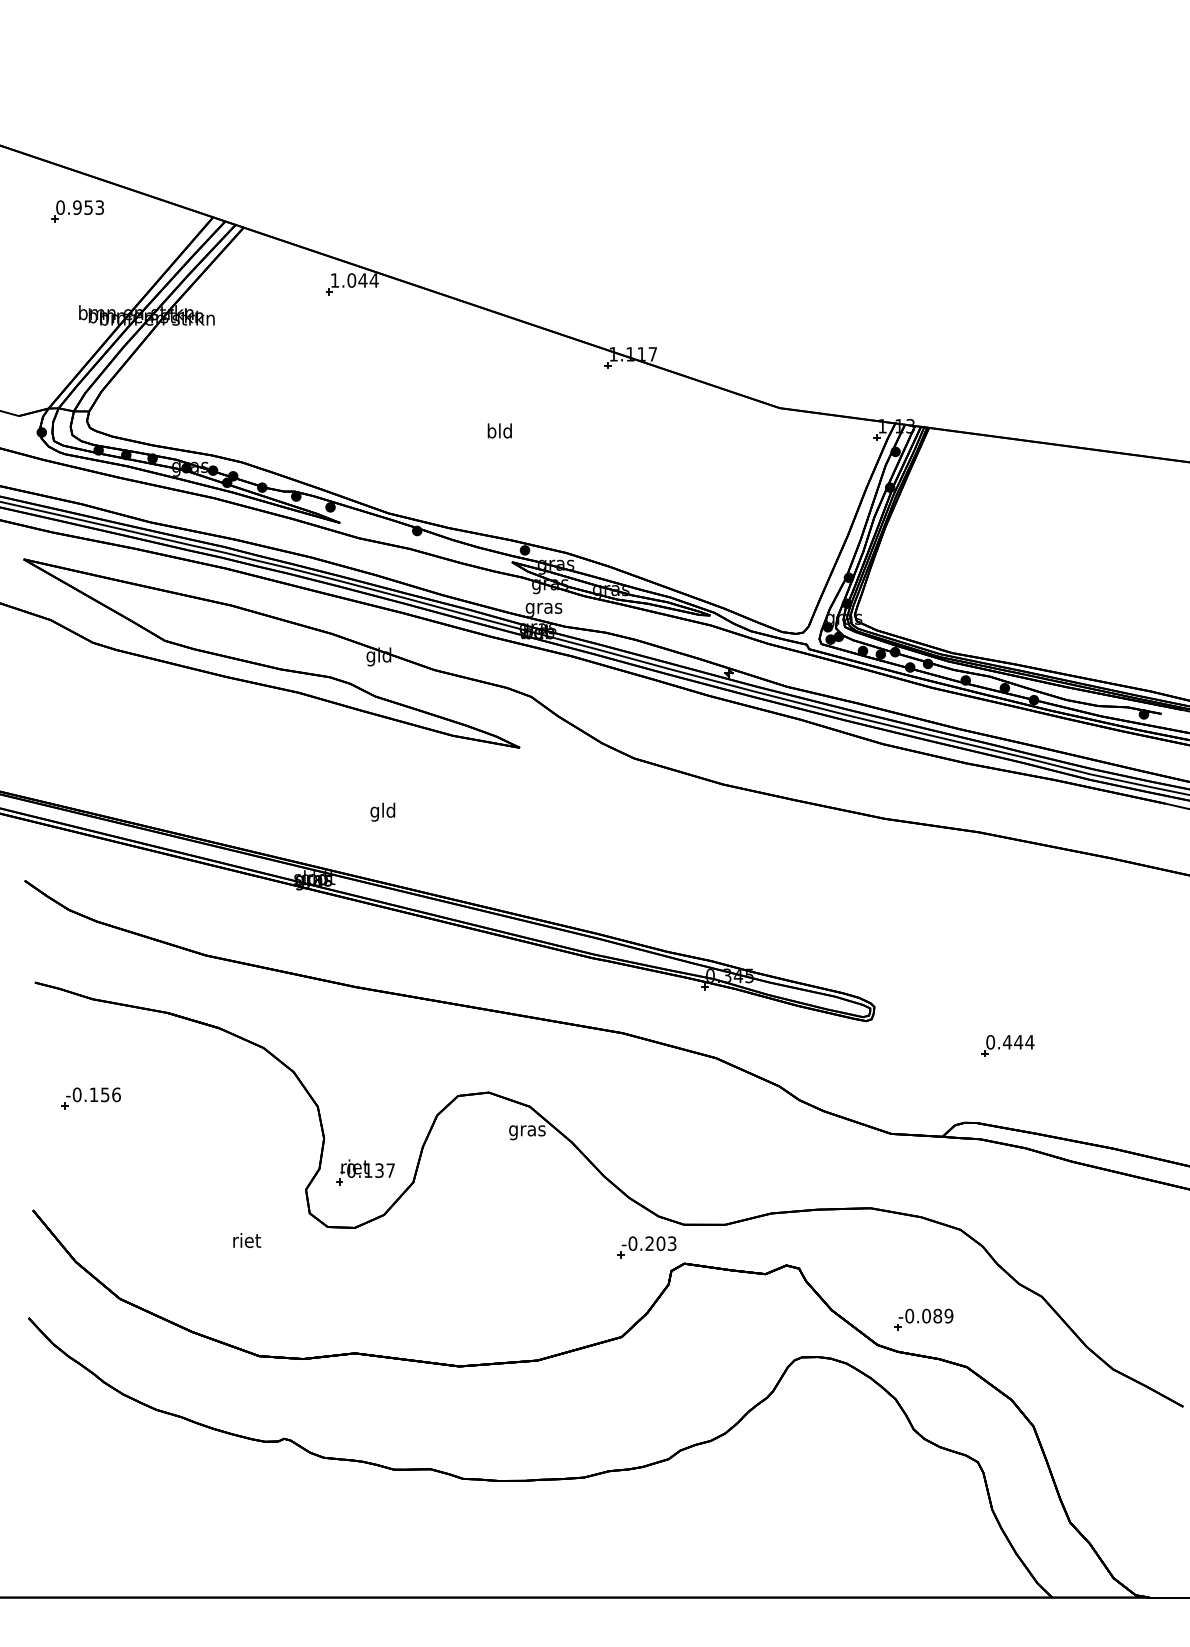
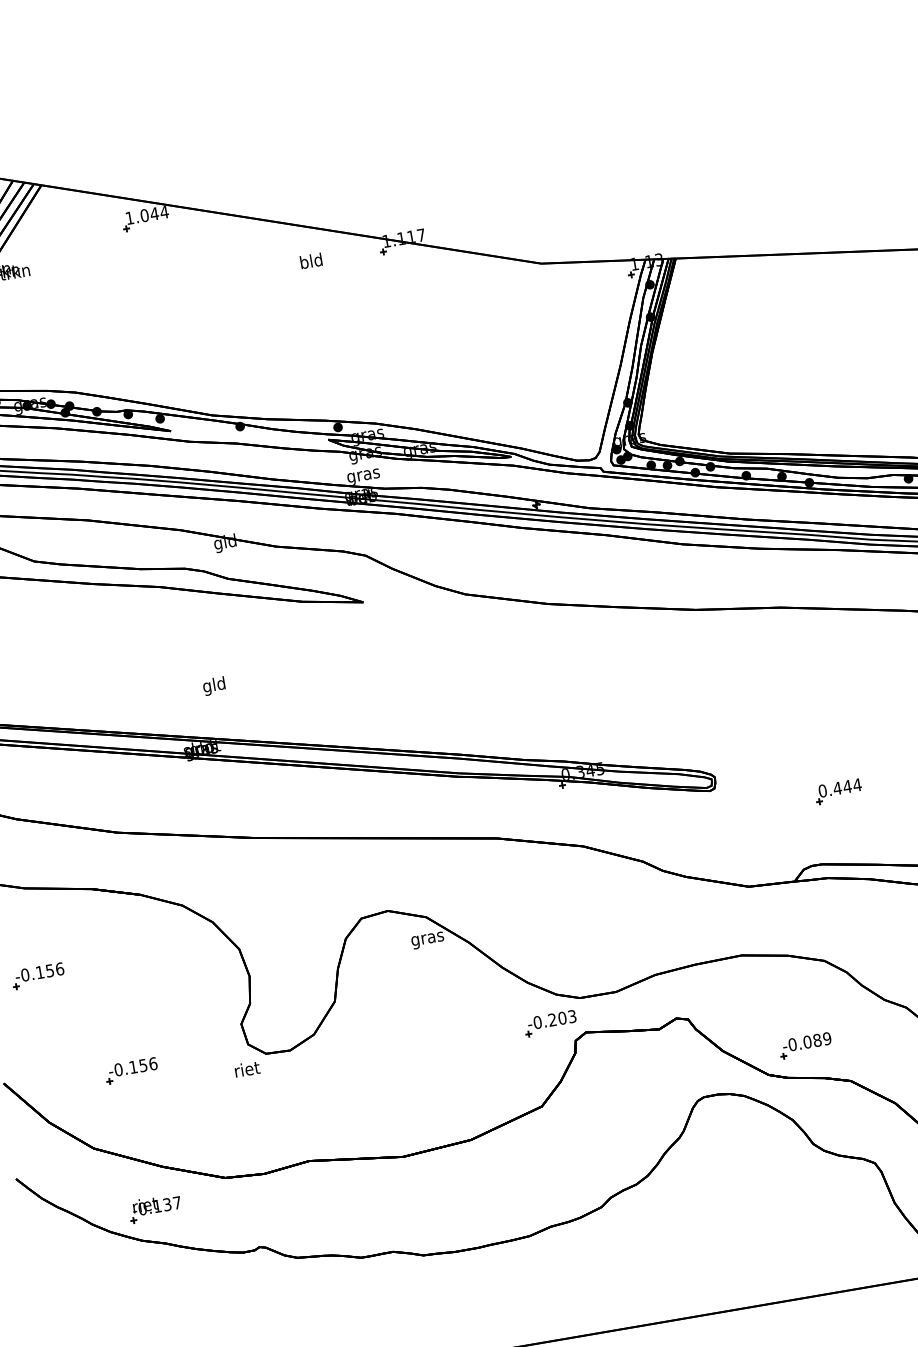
text: (499, 430) -> (310, 260), moved
text: (382, 811) -> (213, 685), moved
part: (365, 1172) -> (155, 1208), moved
part: (175, 1220) -> (130, 1070), added
text: (247, 1240) -> (247, 1069), moved

